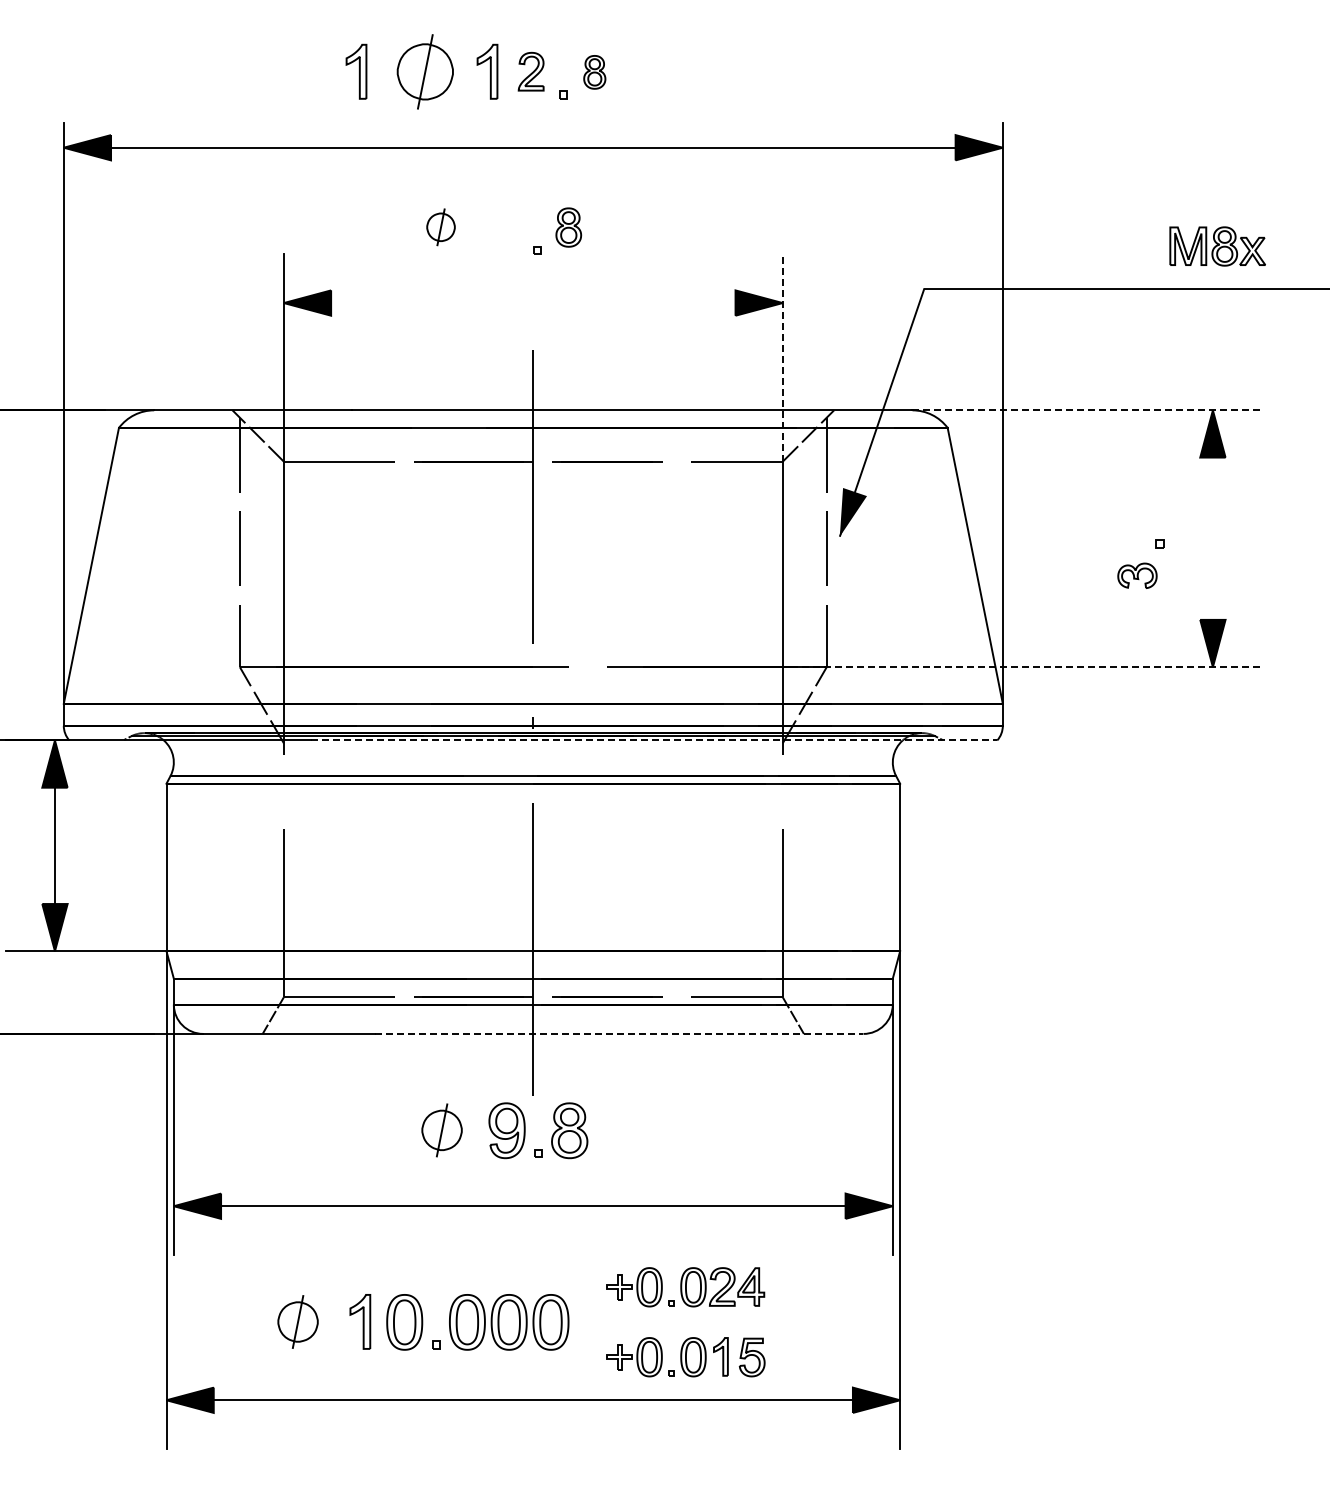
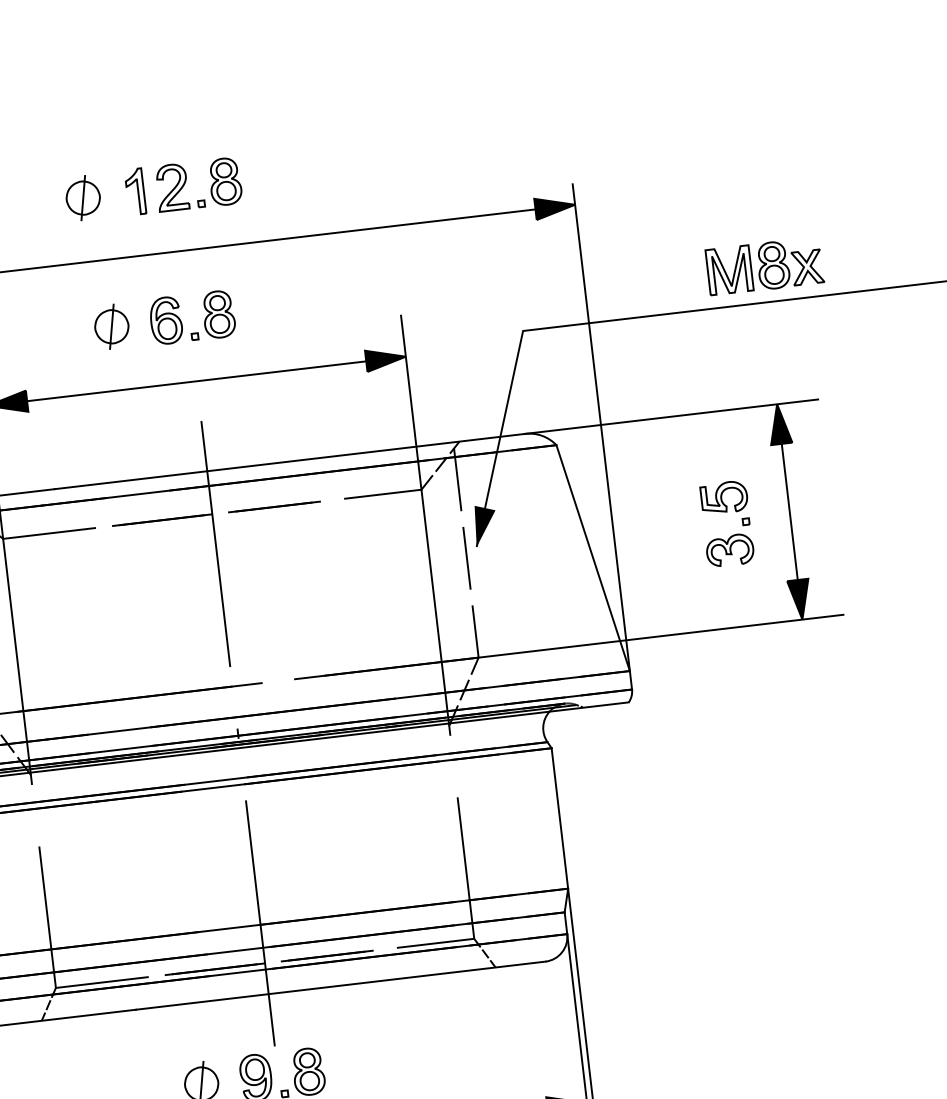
part: (356, 71) -> (25, 204), removed
part: (424, 71) -> (82, 197), size x0.71
part: (530, 71) -> (171, 187), size x1.43
part: (594, 72) -> (225, 181), size x1.67
part: (440, 227) -> (111, 327), size x1.43
part: (505, 227) -> (165, 320), added
part: (568, 227) -> (218, 314), size x1.43
part: (1217, 246) -> (764, 266), size x1.43
line: (533, 303) -> (196, 381), added
line: (782, 357) -> (411, 402), dashed -> solid
line: (1087, 410) -> (671, 416), dashed -> solid
part: (1137, 512) -> (723, 497), added
line: (1212, 538) -> (789, 511), added
part: (1137, 575) -> (730, 550), size x1.43
line: (1026, 667) -> (646, 638), dashed -> solid
line: (654, 740) -> (341, 736), dashed -> solid
line: (619, 1033) -> (340, 985), dashed -> solid

